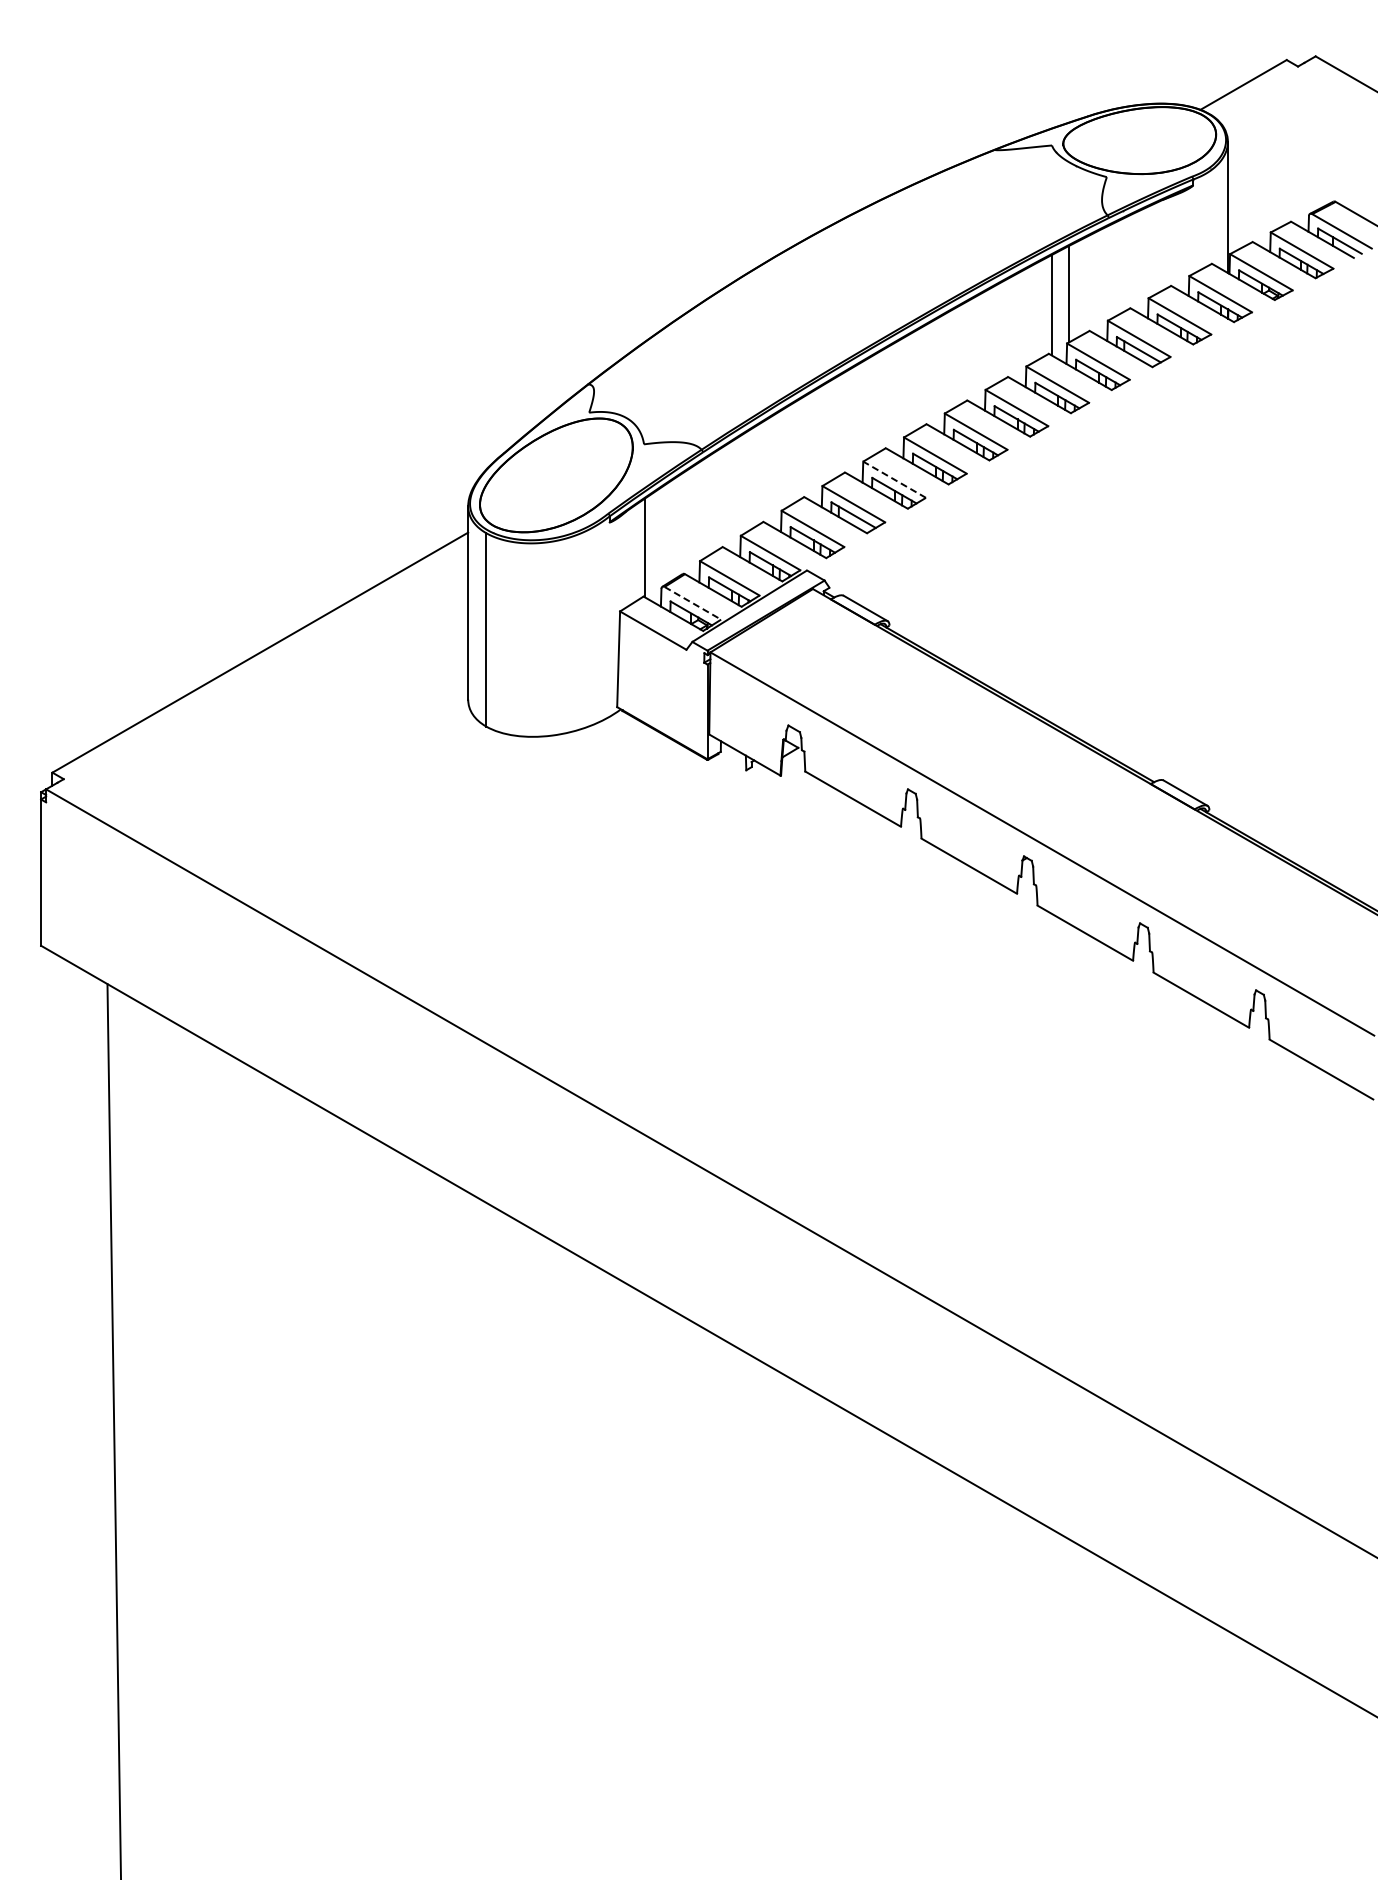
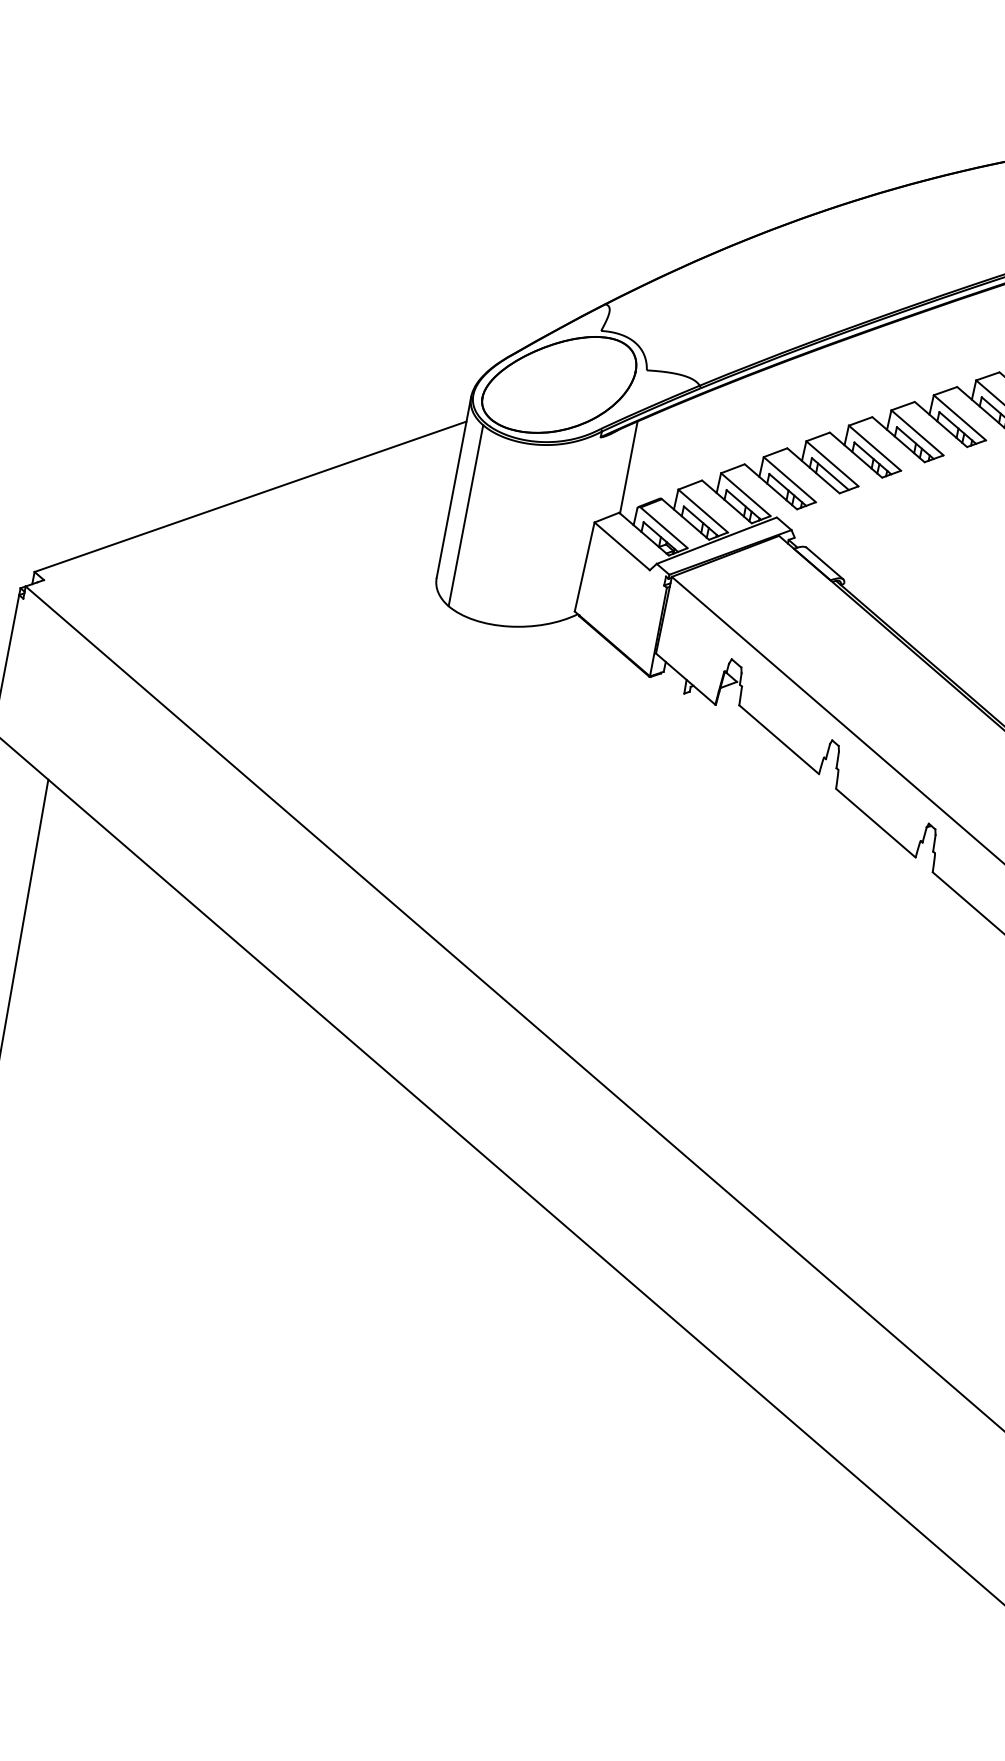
line: (894, 479) -> (874, 447), dashed -> solid
line: (692, 603) -> (663, 527), dashed -> solid

